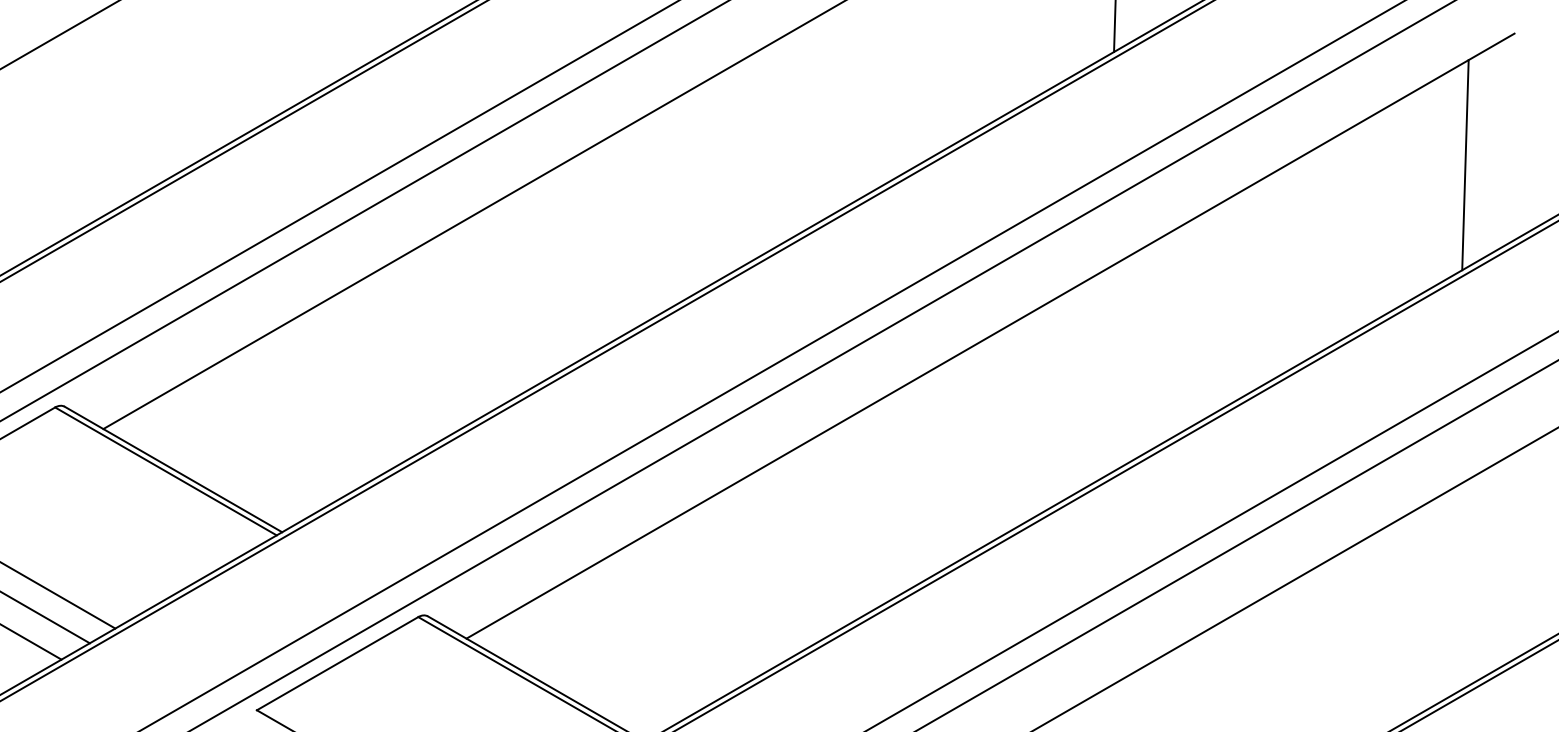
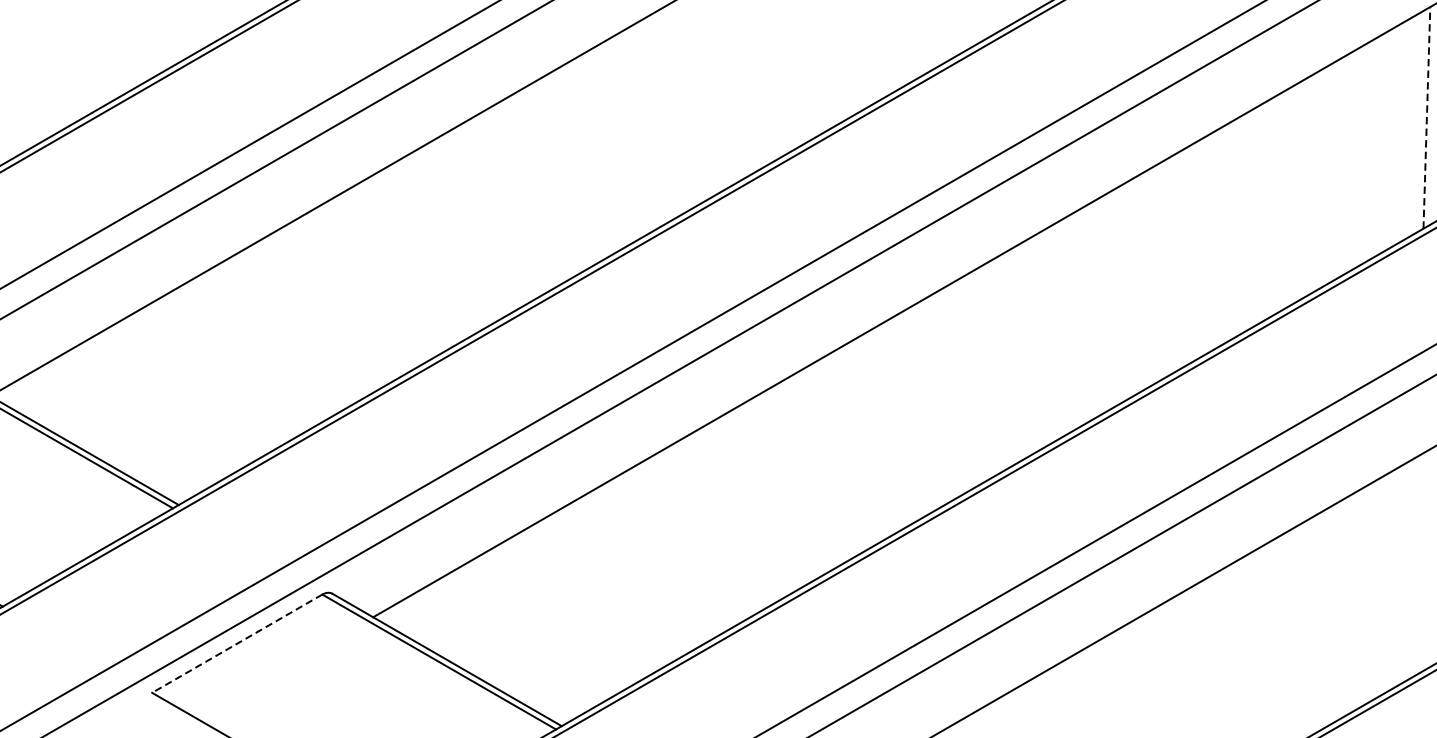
line: (1465, 164) -> (1426, 117), solid -> dashed
line: (337, 663) -> (237, 643), solid -> dashed

